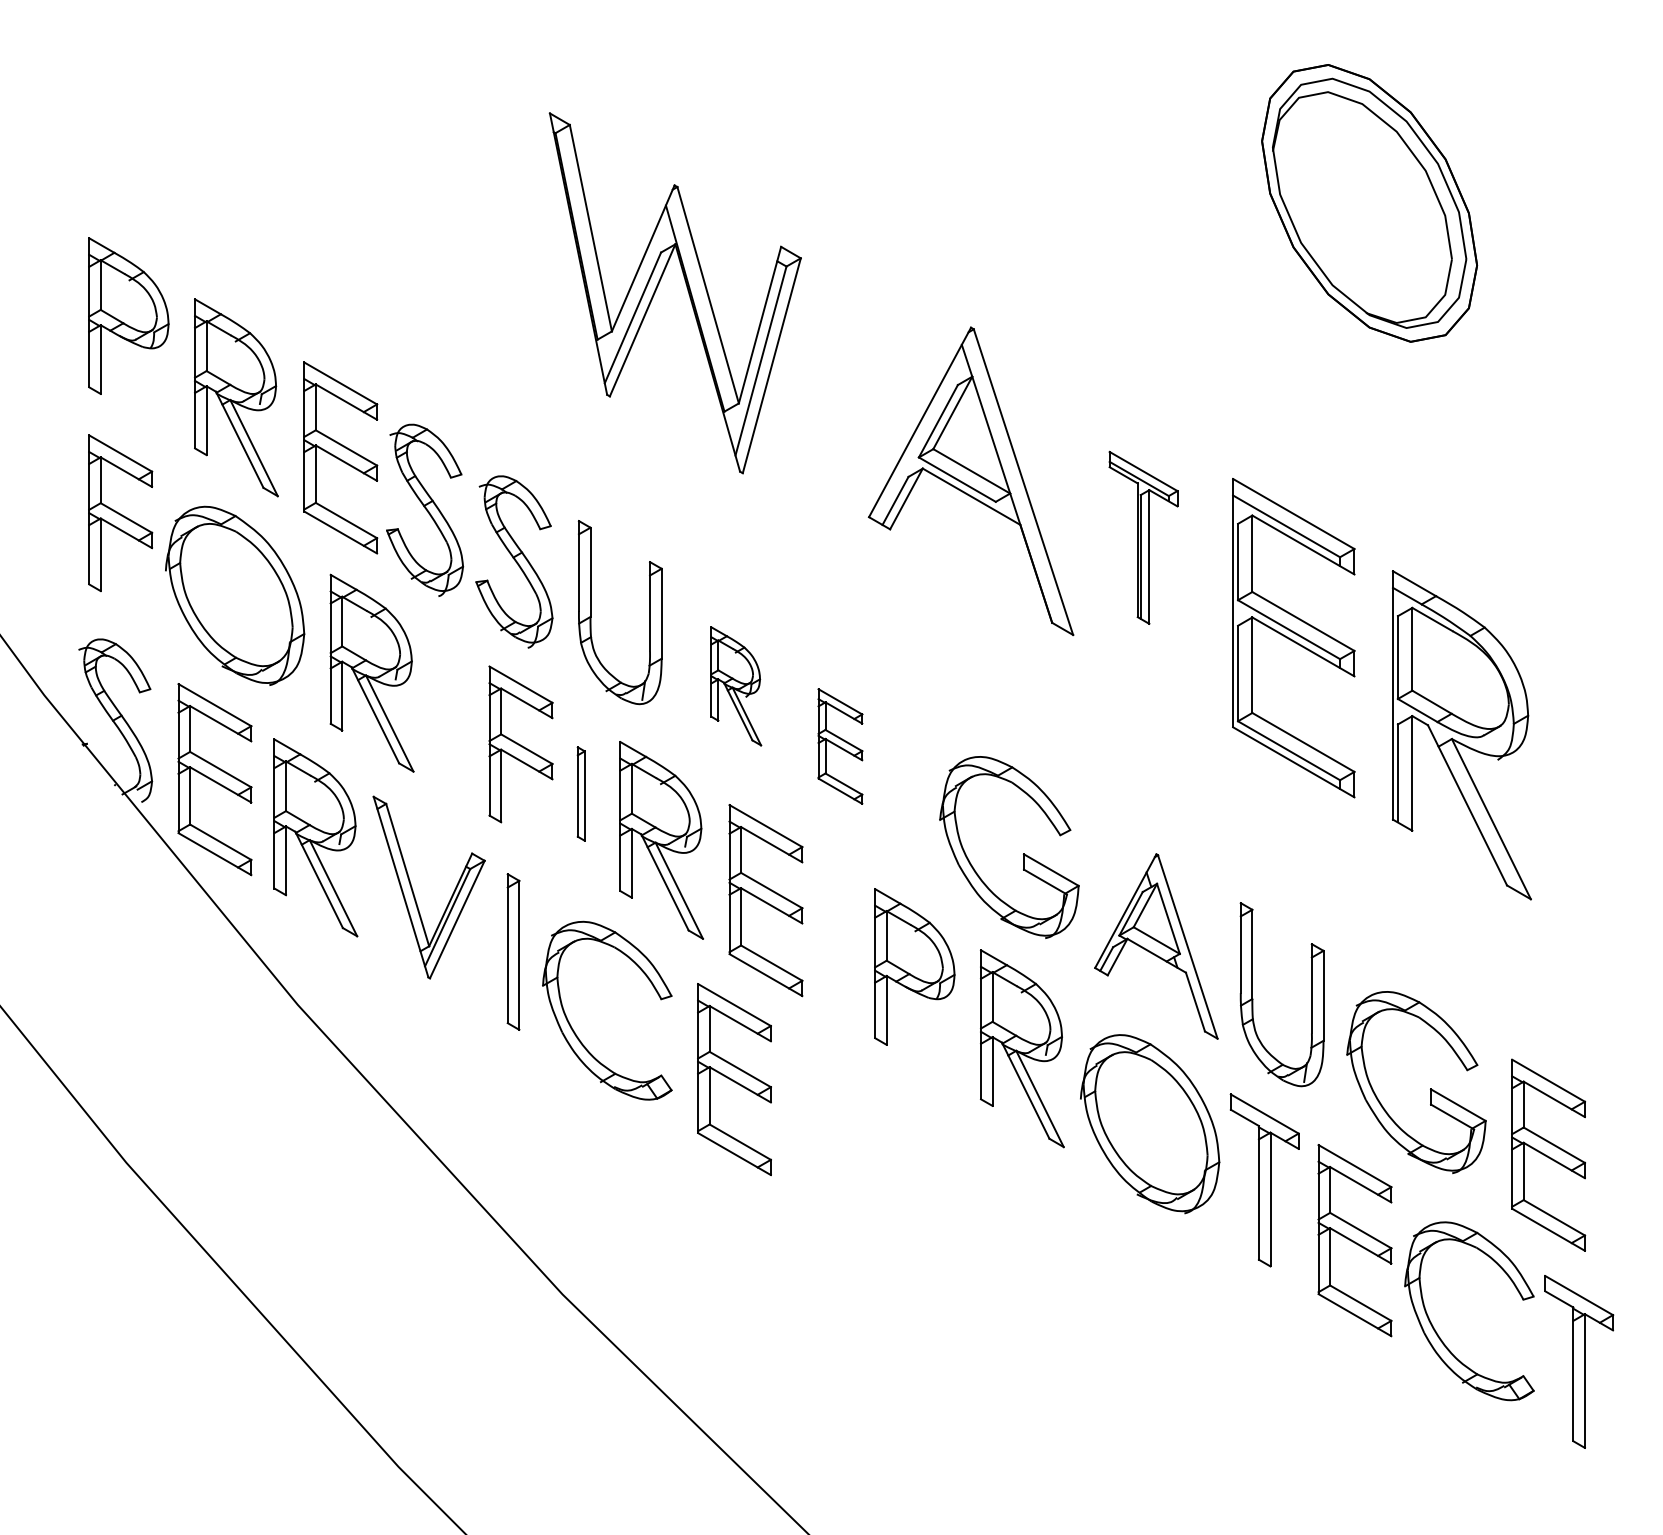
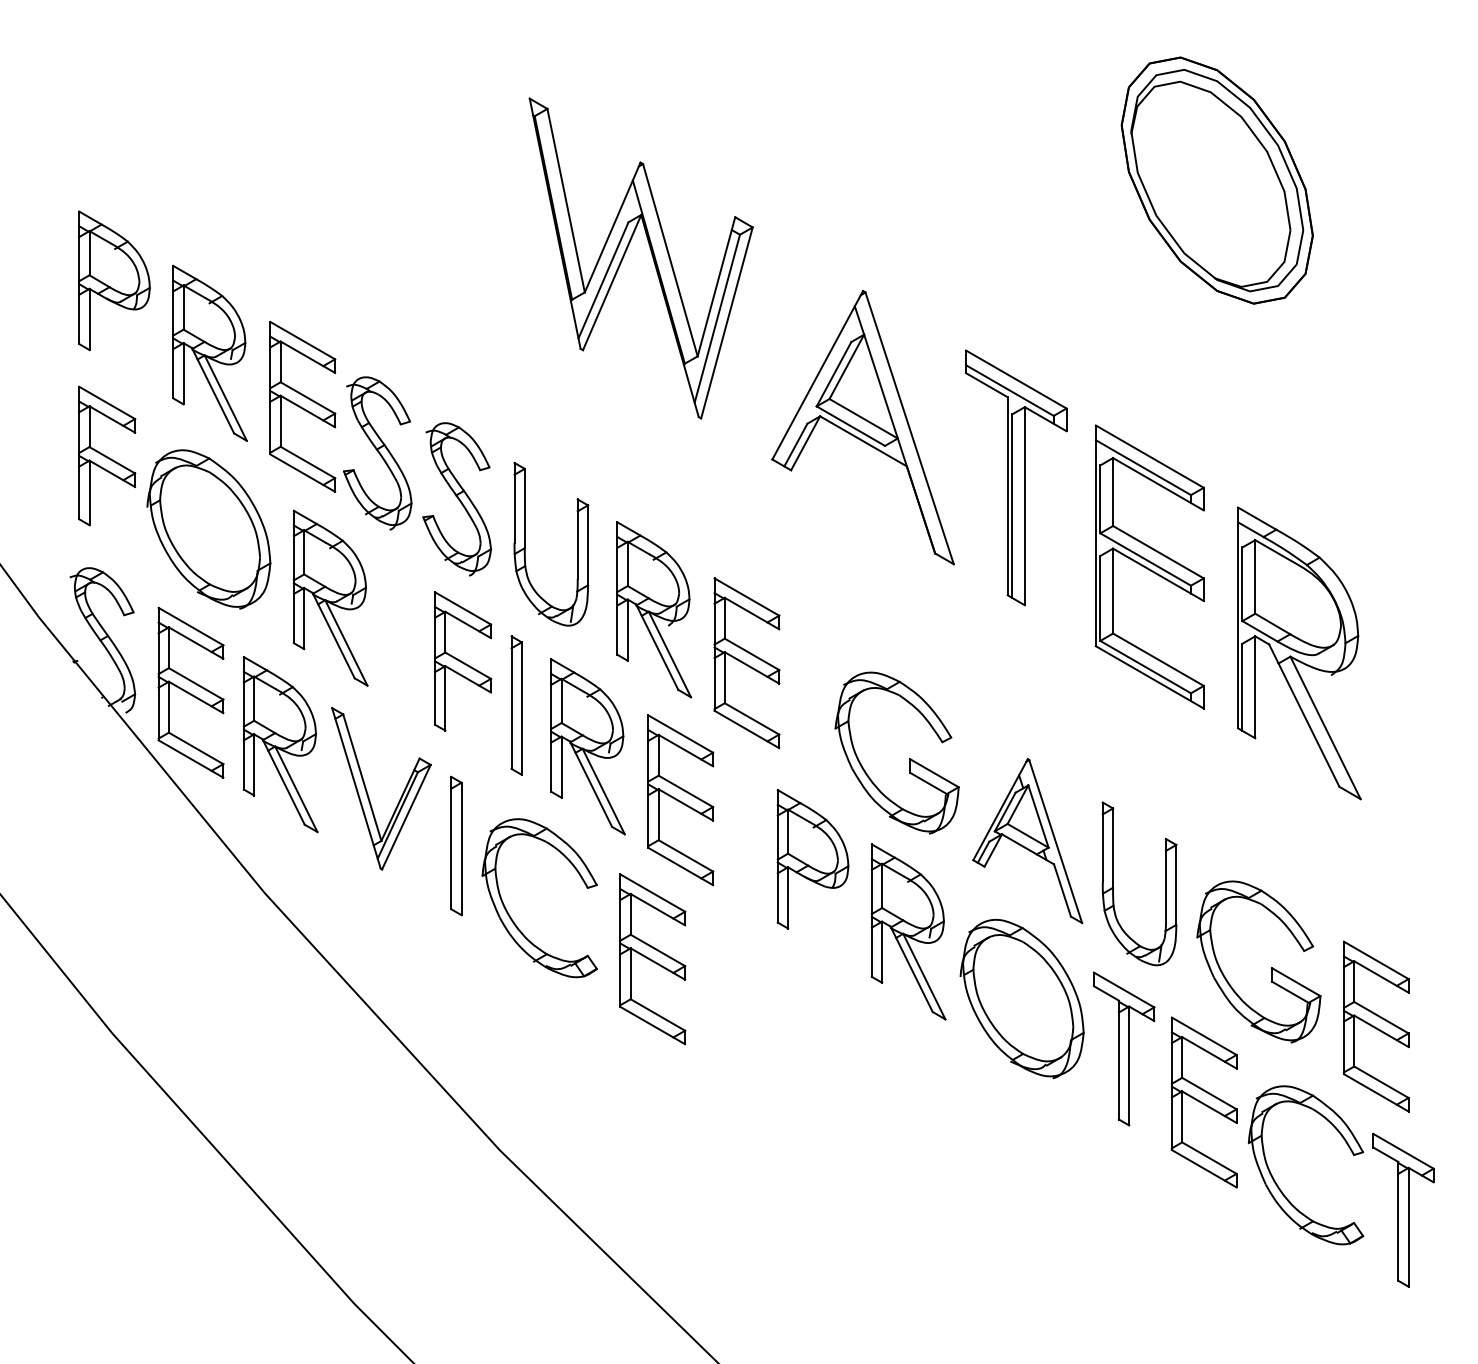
part: (686, 289) -> (651, 255), moved
part: (1143, 537) -> (1016, 477), size x1.67
part: (736, 685) -> (654, 609), size x1.67
part: (839, 746) -> (746, 663), size x1.67
part: (581, 793) -> (516, 705), size x1.67

